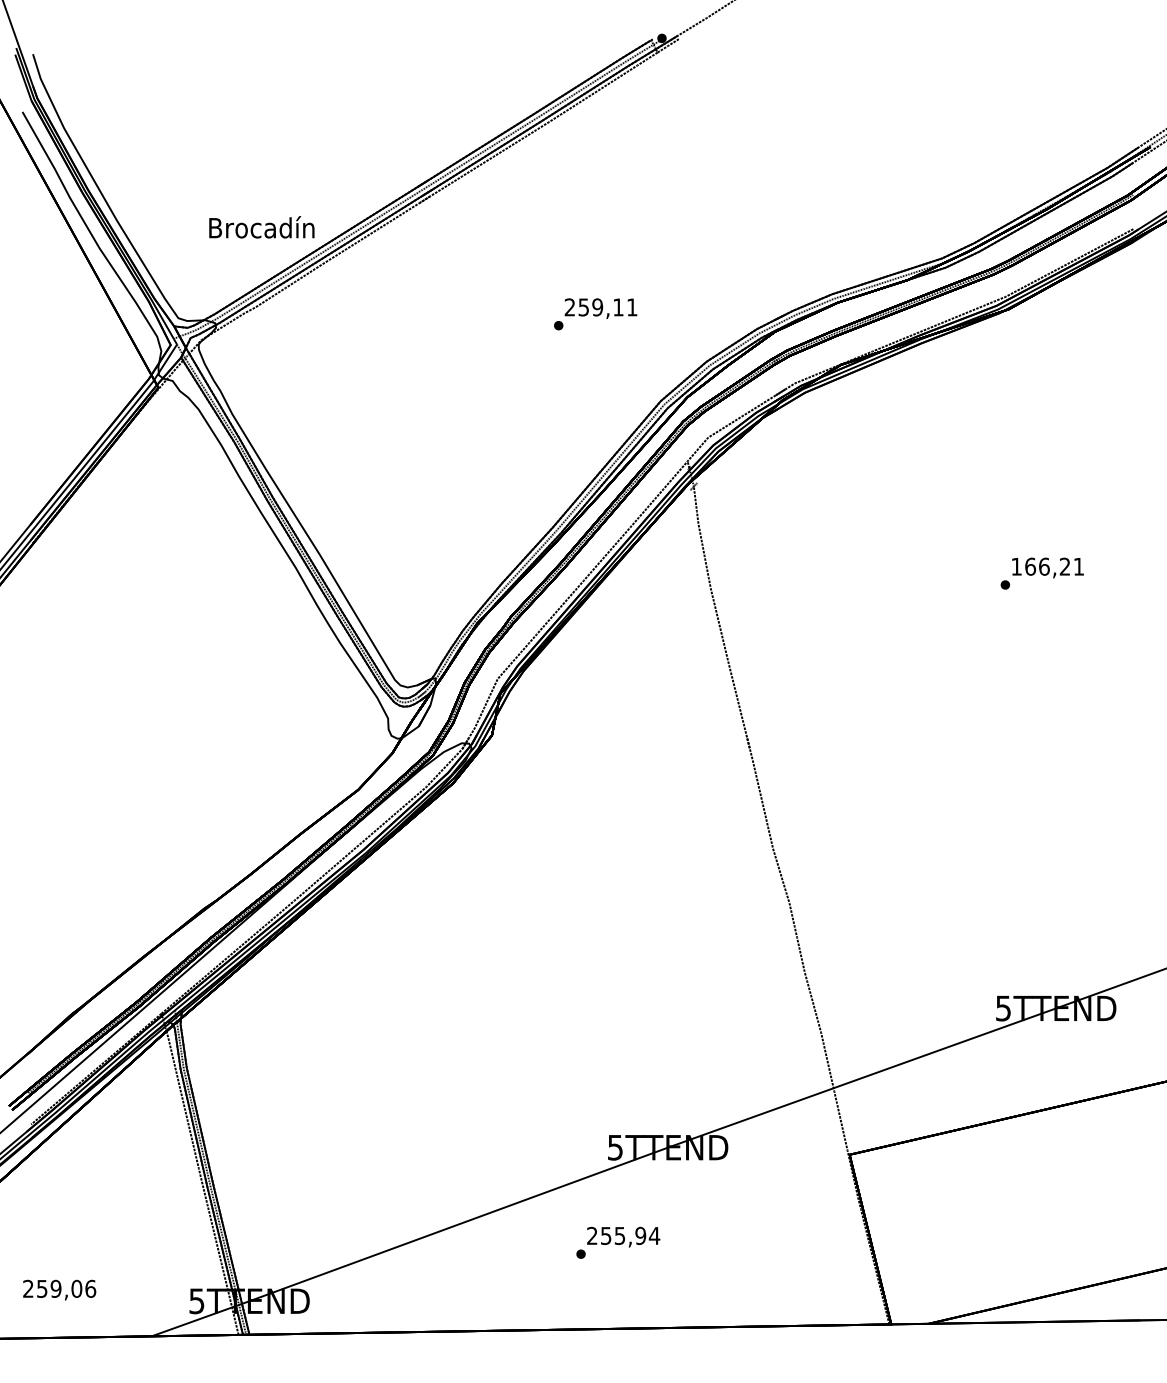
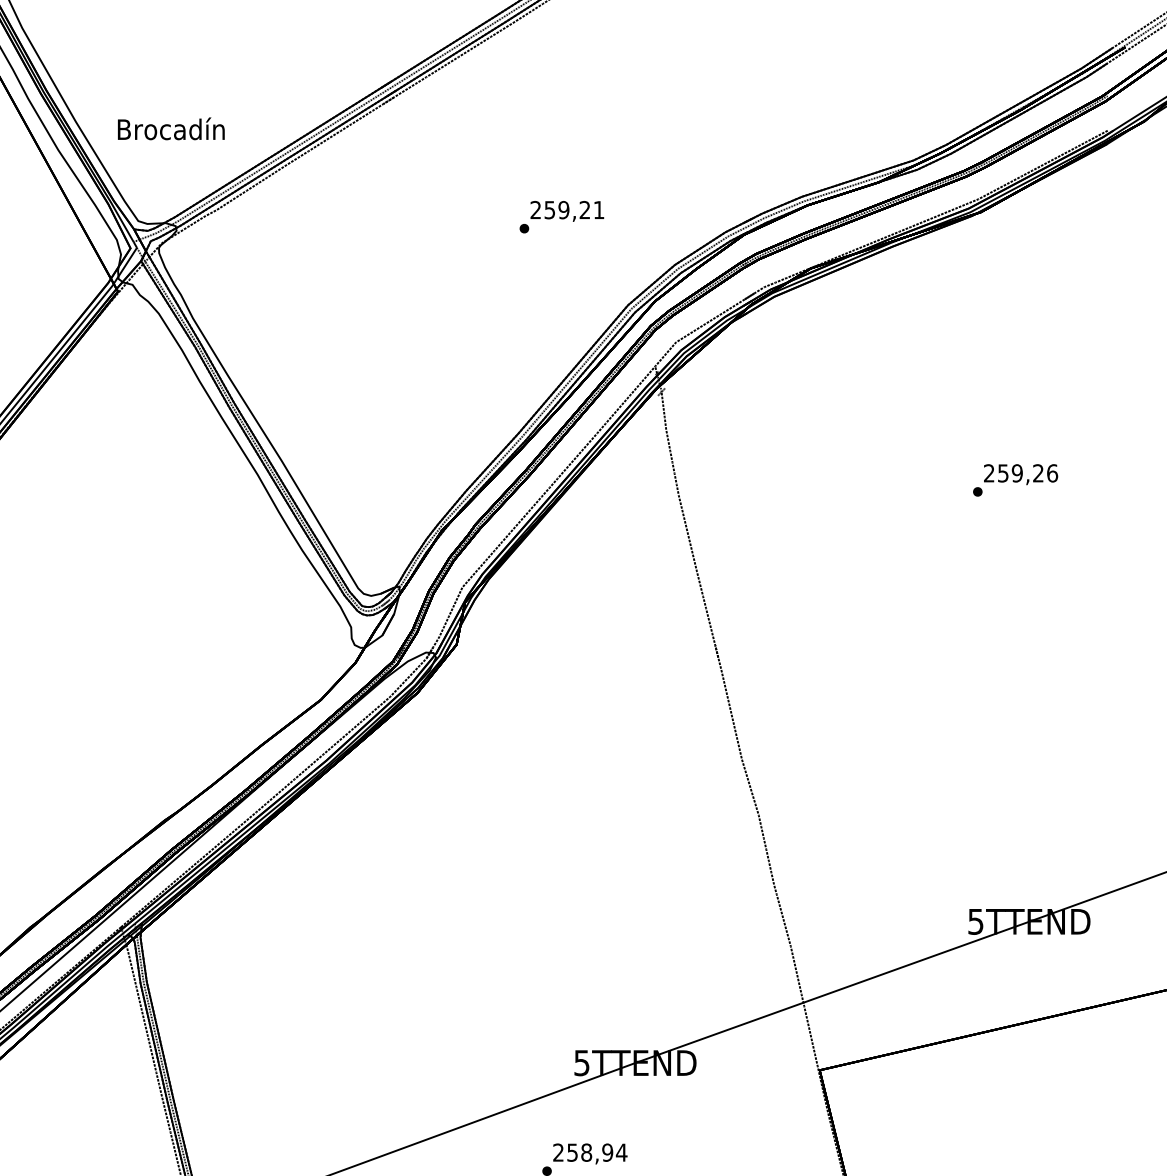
text: (261, 227) -> (170, 129), moved
text: (618, 307) -> (585, 210), 259,11 -> 259,21
text: (1047, 566) -> (1020, 473), 166,21 -> 259,26
text: (619, 1235) -> (586, 1152), 255,94 -> 258,94

